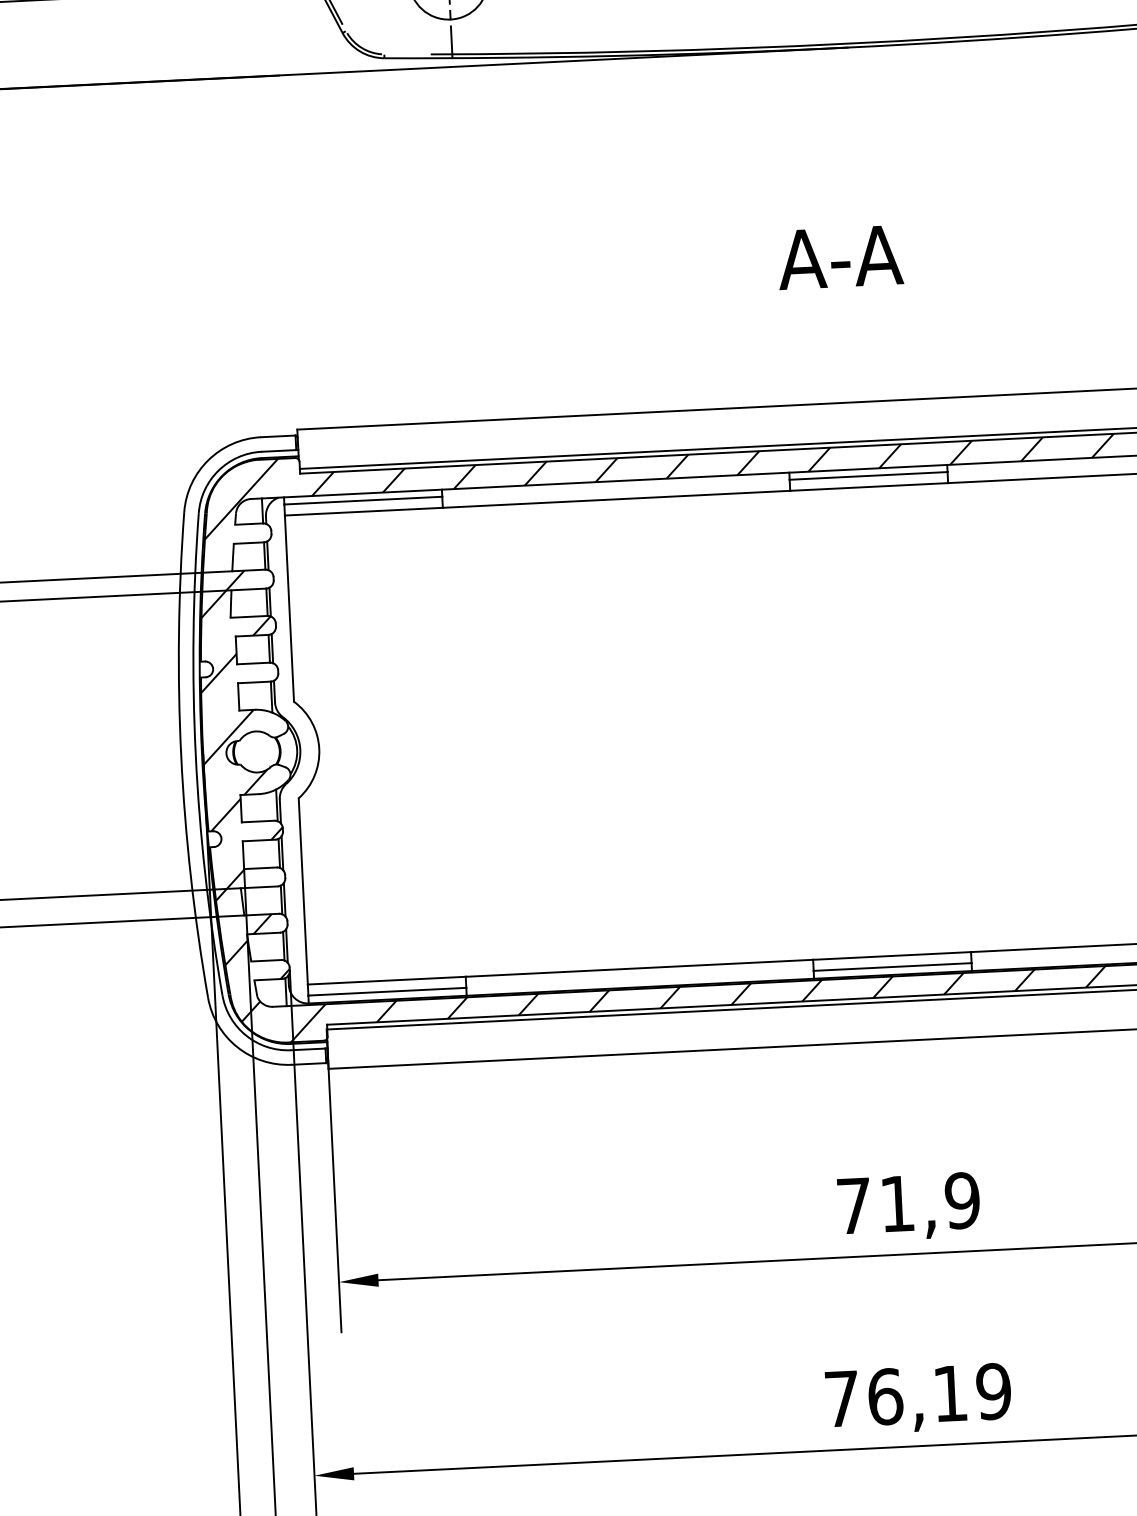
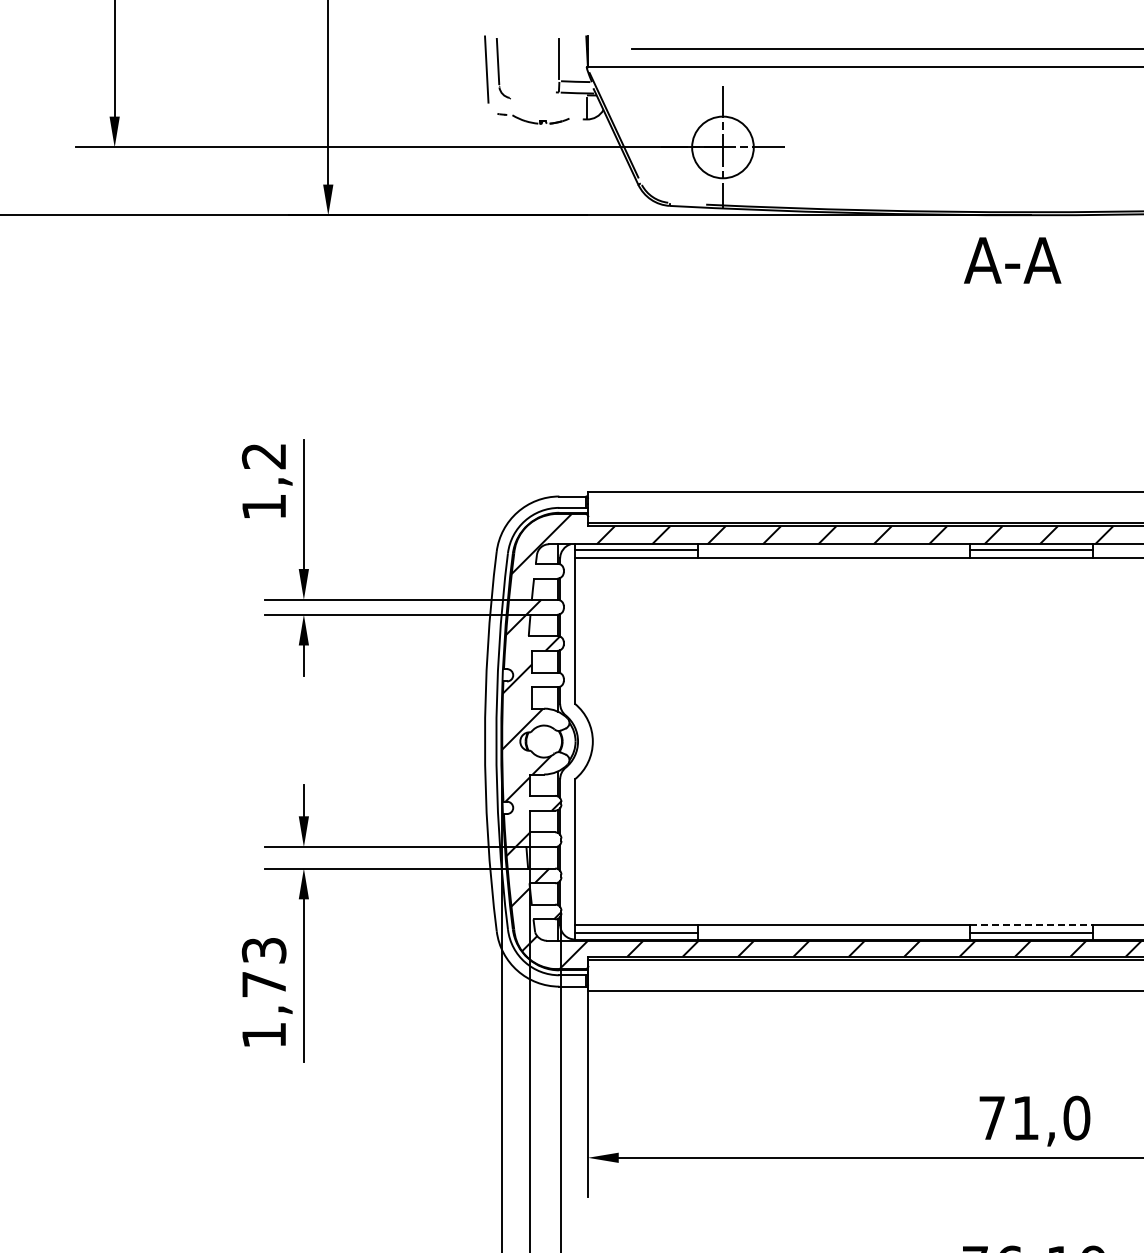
text: (840, 257) -> (1012, 260), moved
line: (892, 955) -> (1031, 924), solid -> dashed
text: (962, 1201) -> (1076, 1118), 71,9 -> 71,0

